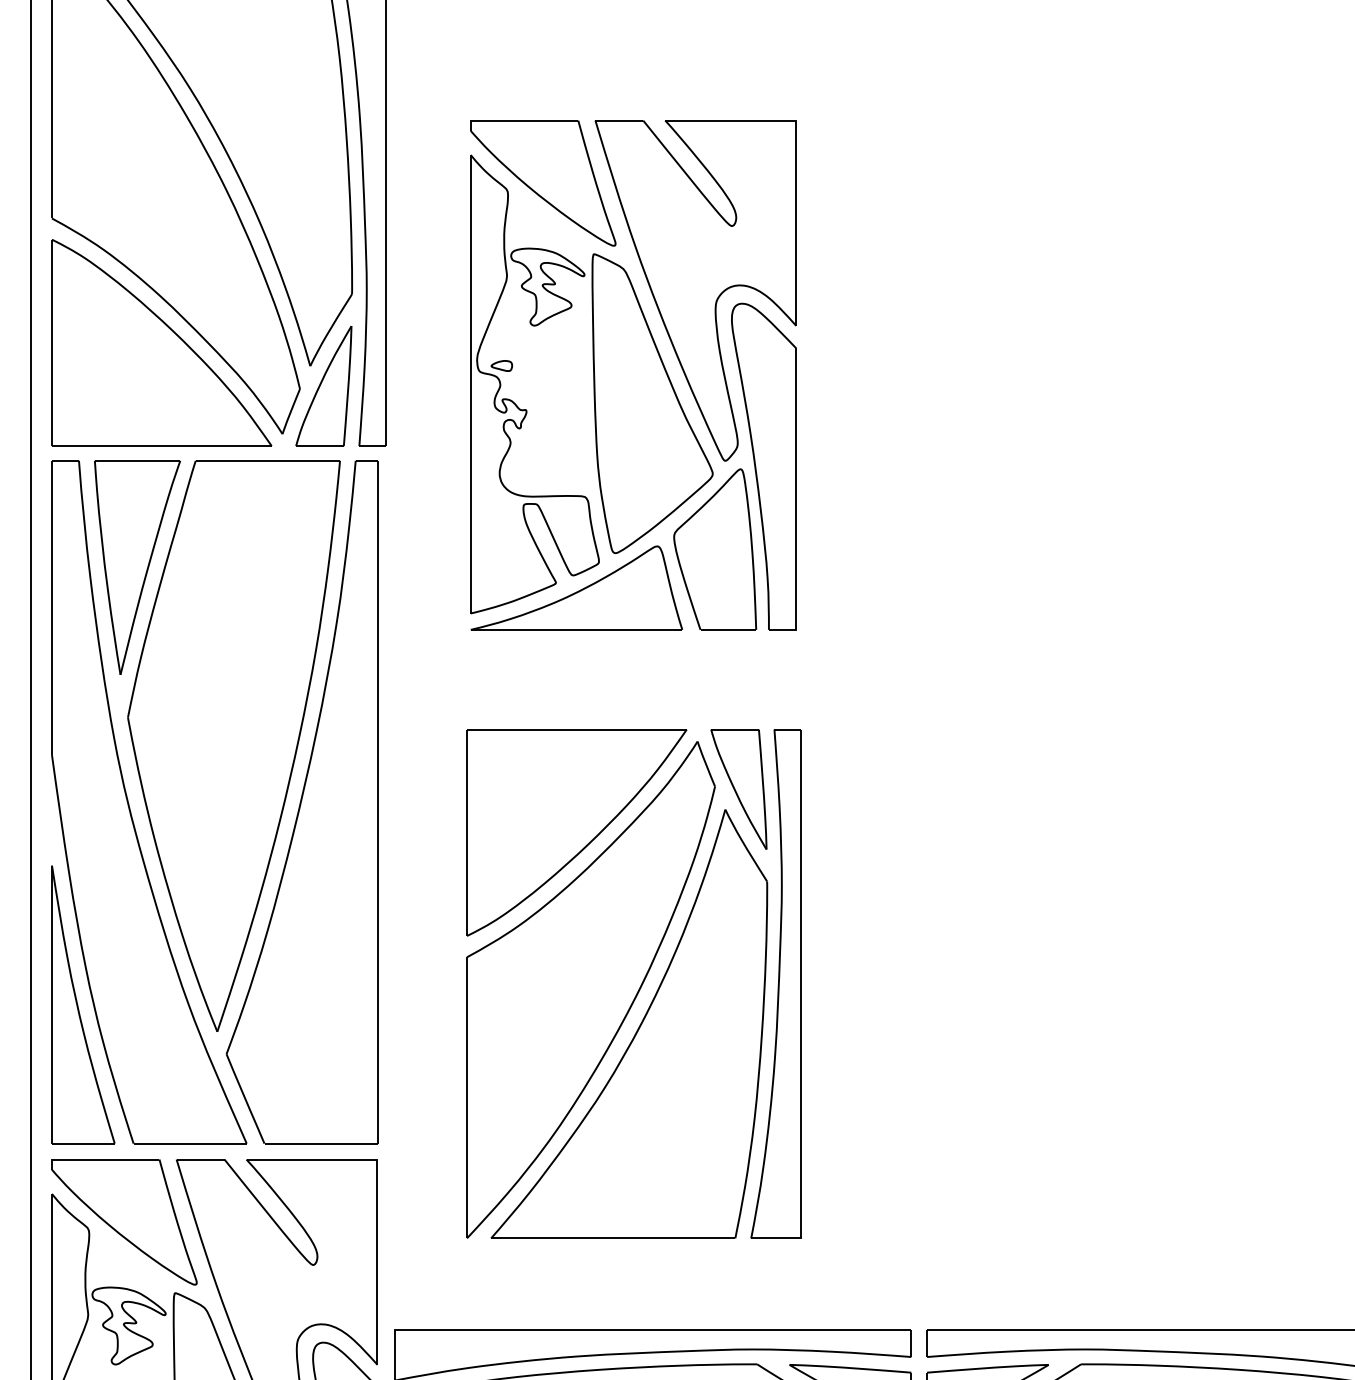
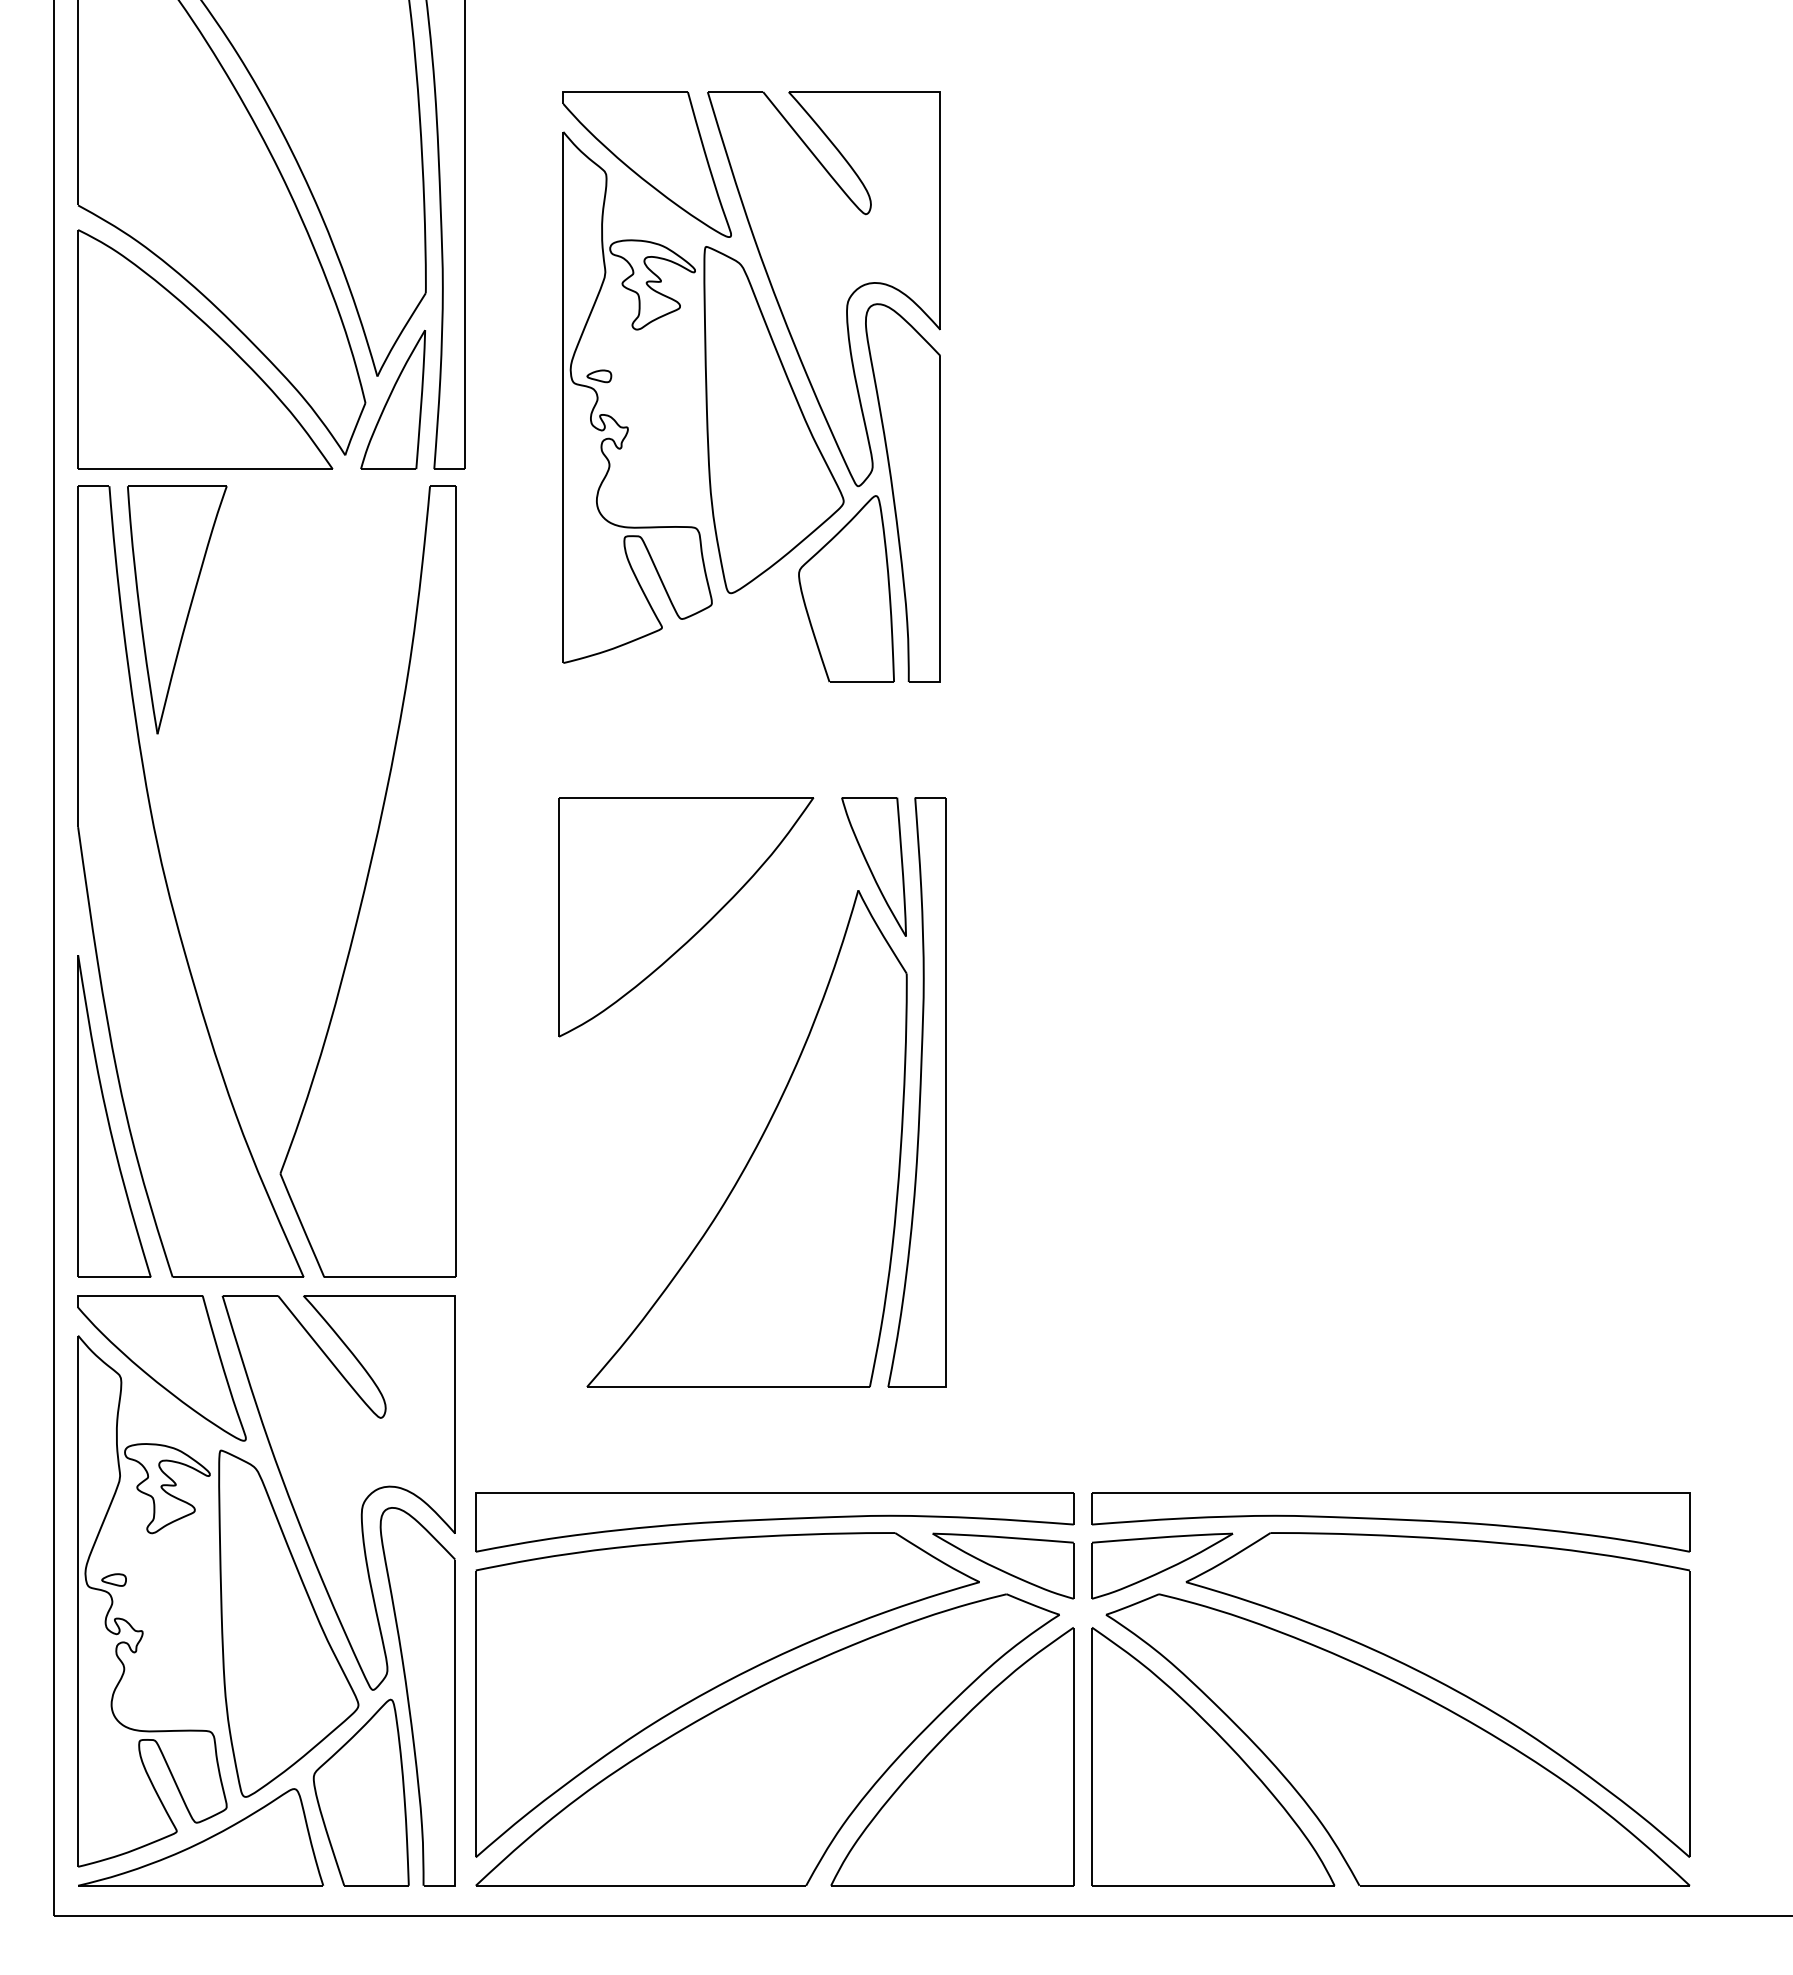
part: (577, 587) -> (686, 633), removed
part: (233, 745) -> (288, 816), removed
part: (590, 990) -> (702, 1099), removed

